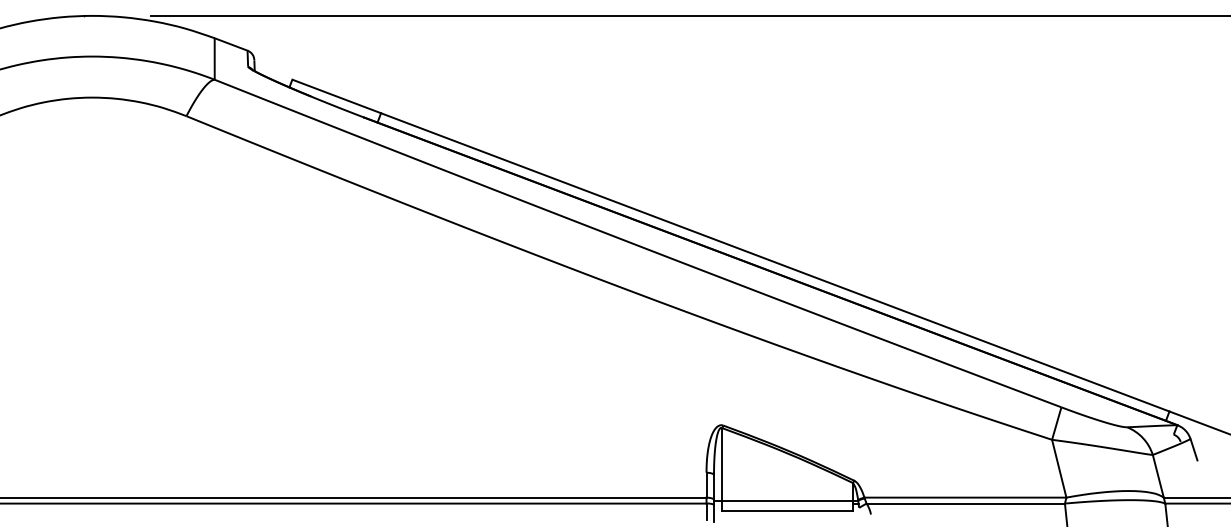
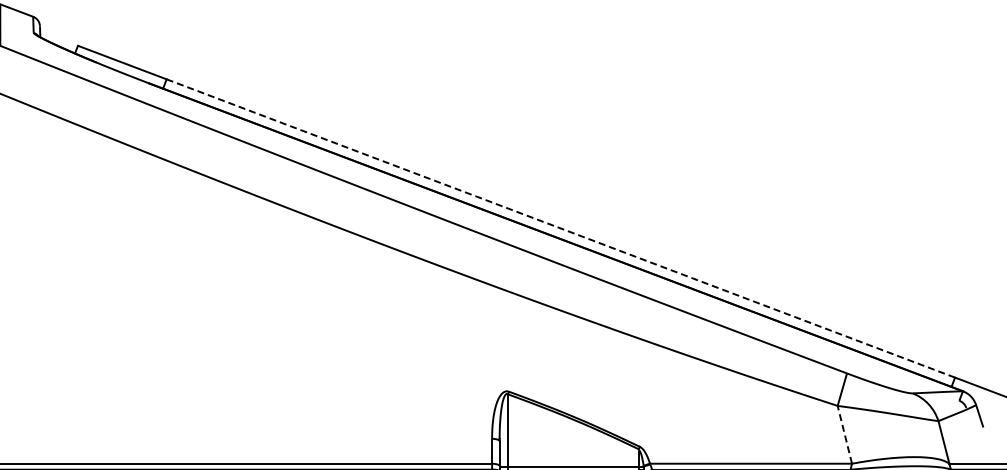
line: (775, 262) -> (561, 228), solid -> dashed
line: (1059, 468) -> (845, 434), solid -> dashed

